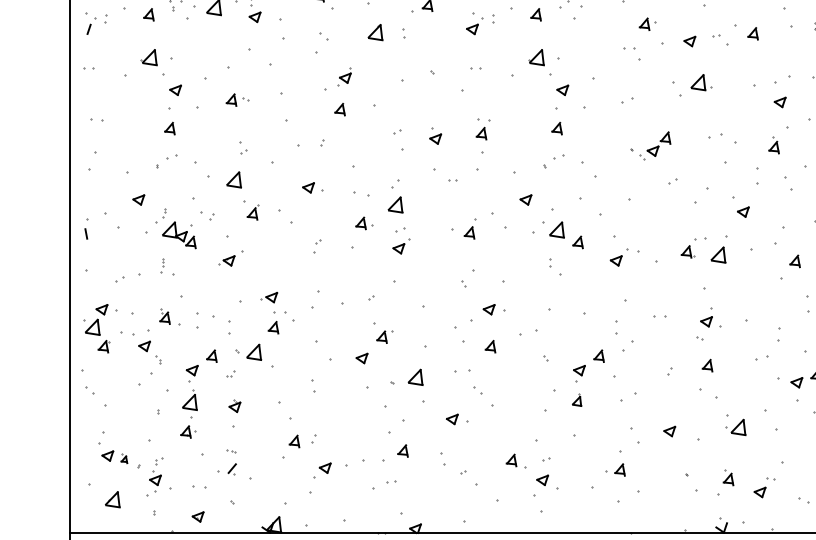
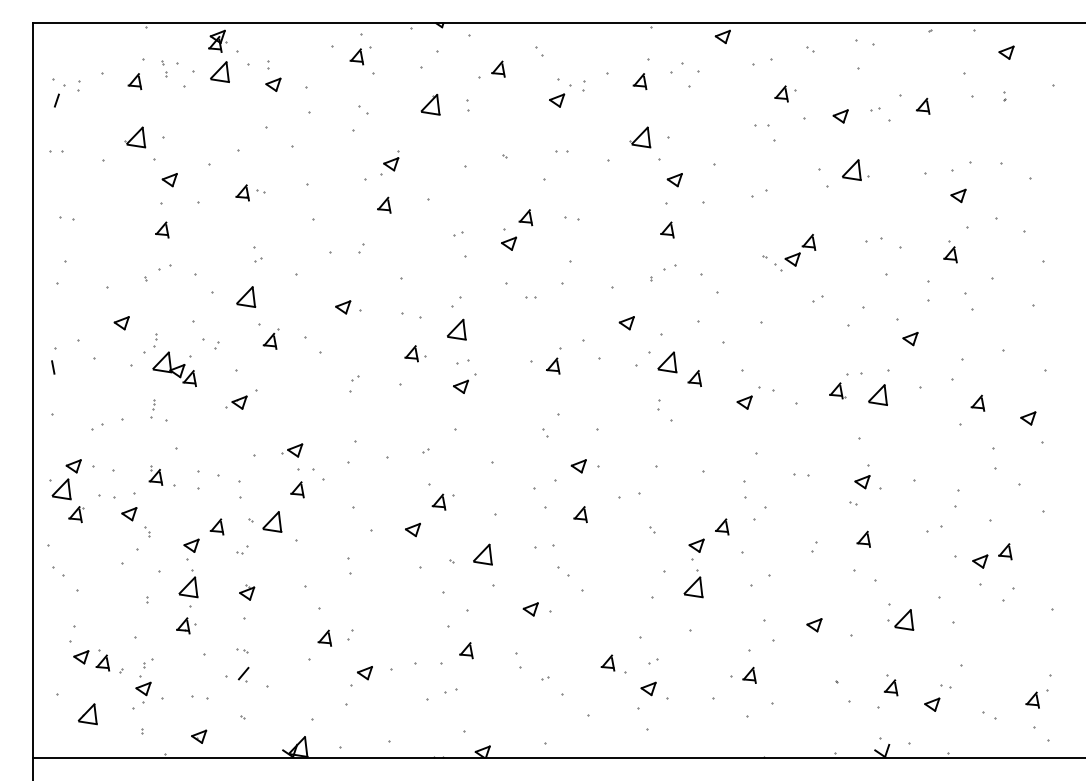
part: (481, 133) -> (525, 217), moved
part: (577, 399) -> (693, 583), size x1.67
part: (124, 458) -> (102, 660), size x1.67

